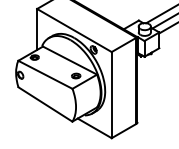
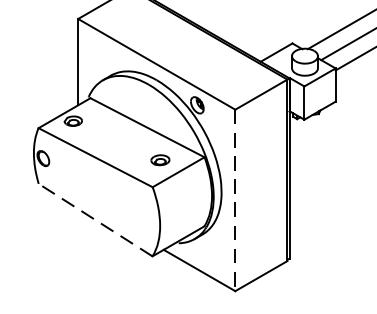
line: (111, 95) -> (234, 201), solid -> dashed
line: (45, 104) -> (95, 220), solid -> dashed

